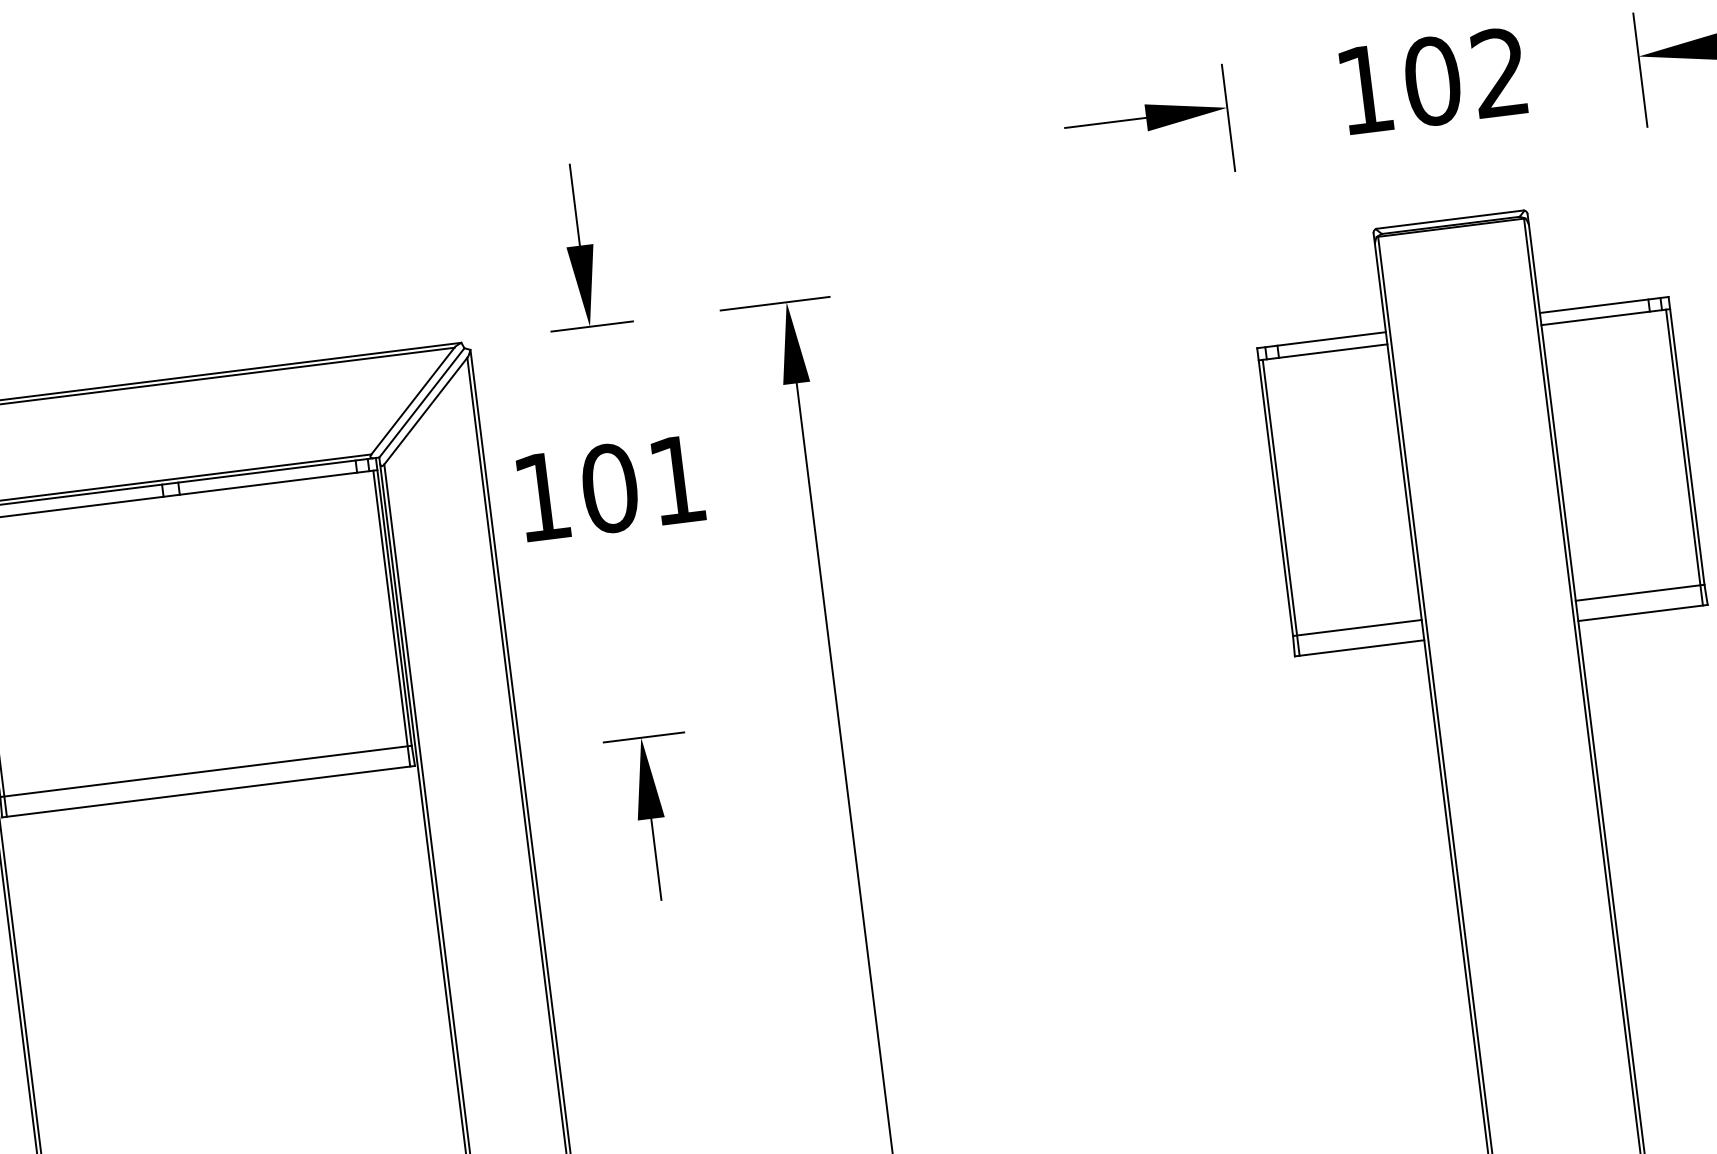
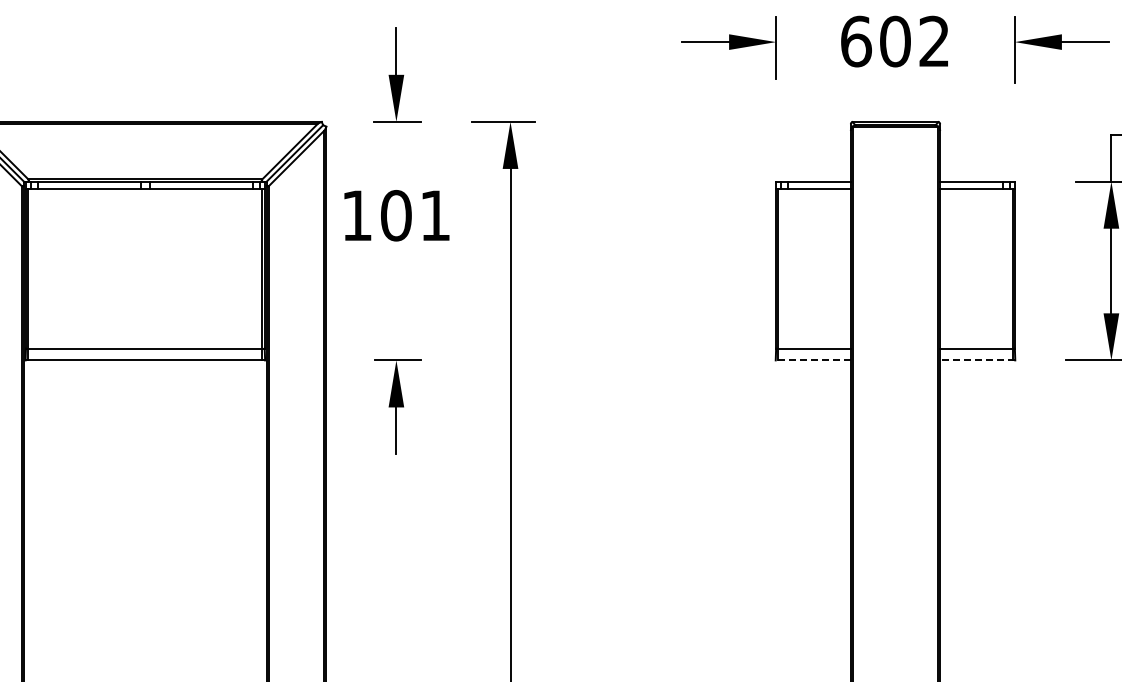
text: (1365, 89) -> (856, 41), 102 -> 602
line: (1642, 613) -> (977, 360), solid -> dashed
line: (1359, 648) -> (813, 360), solid -> dashed

